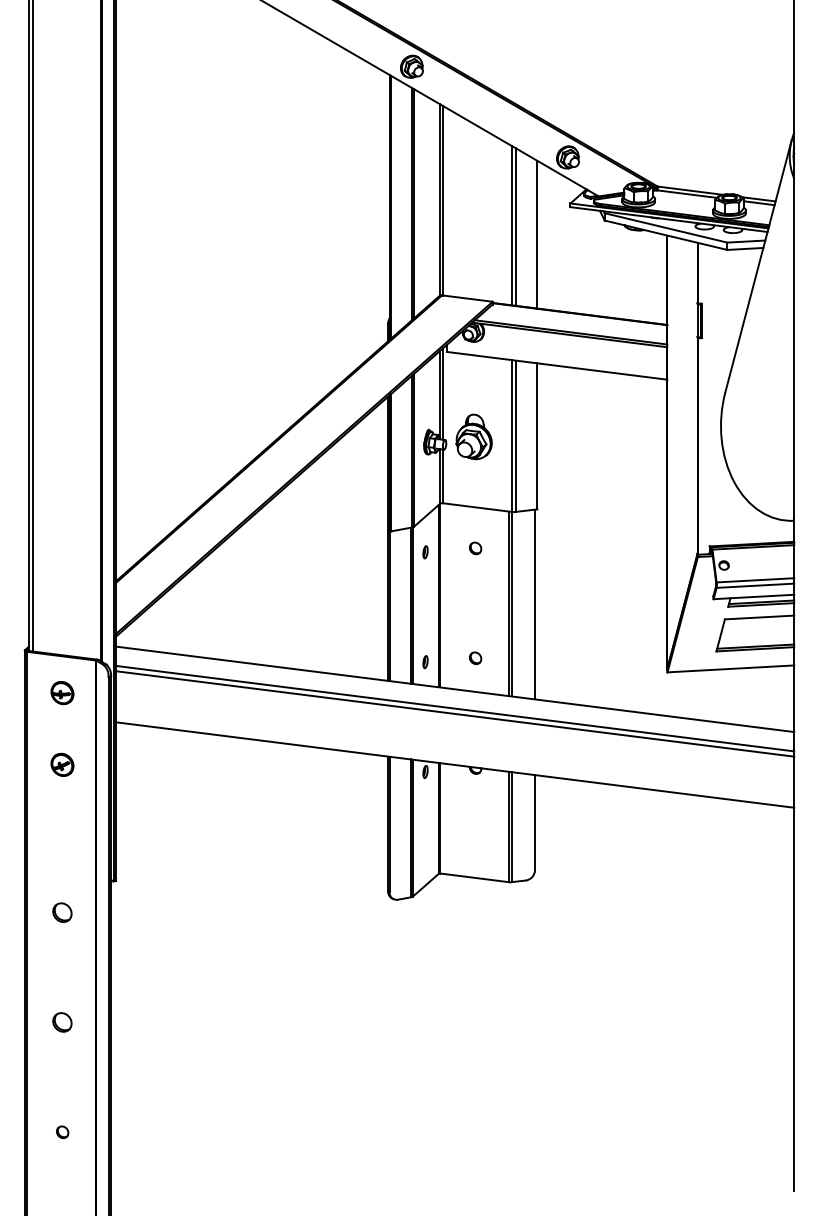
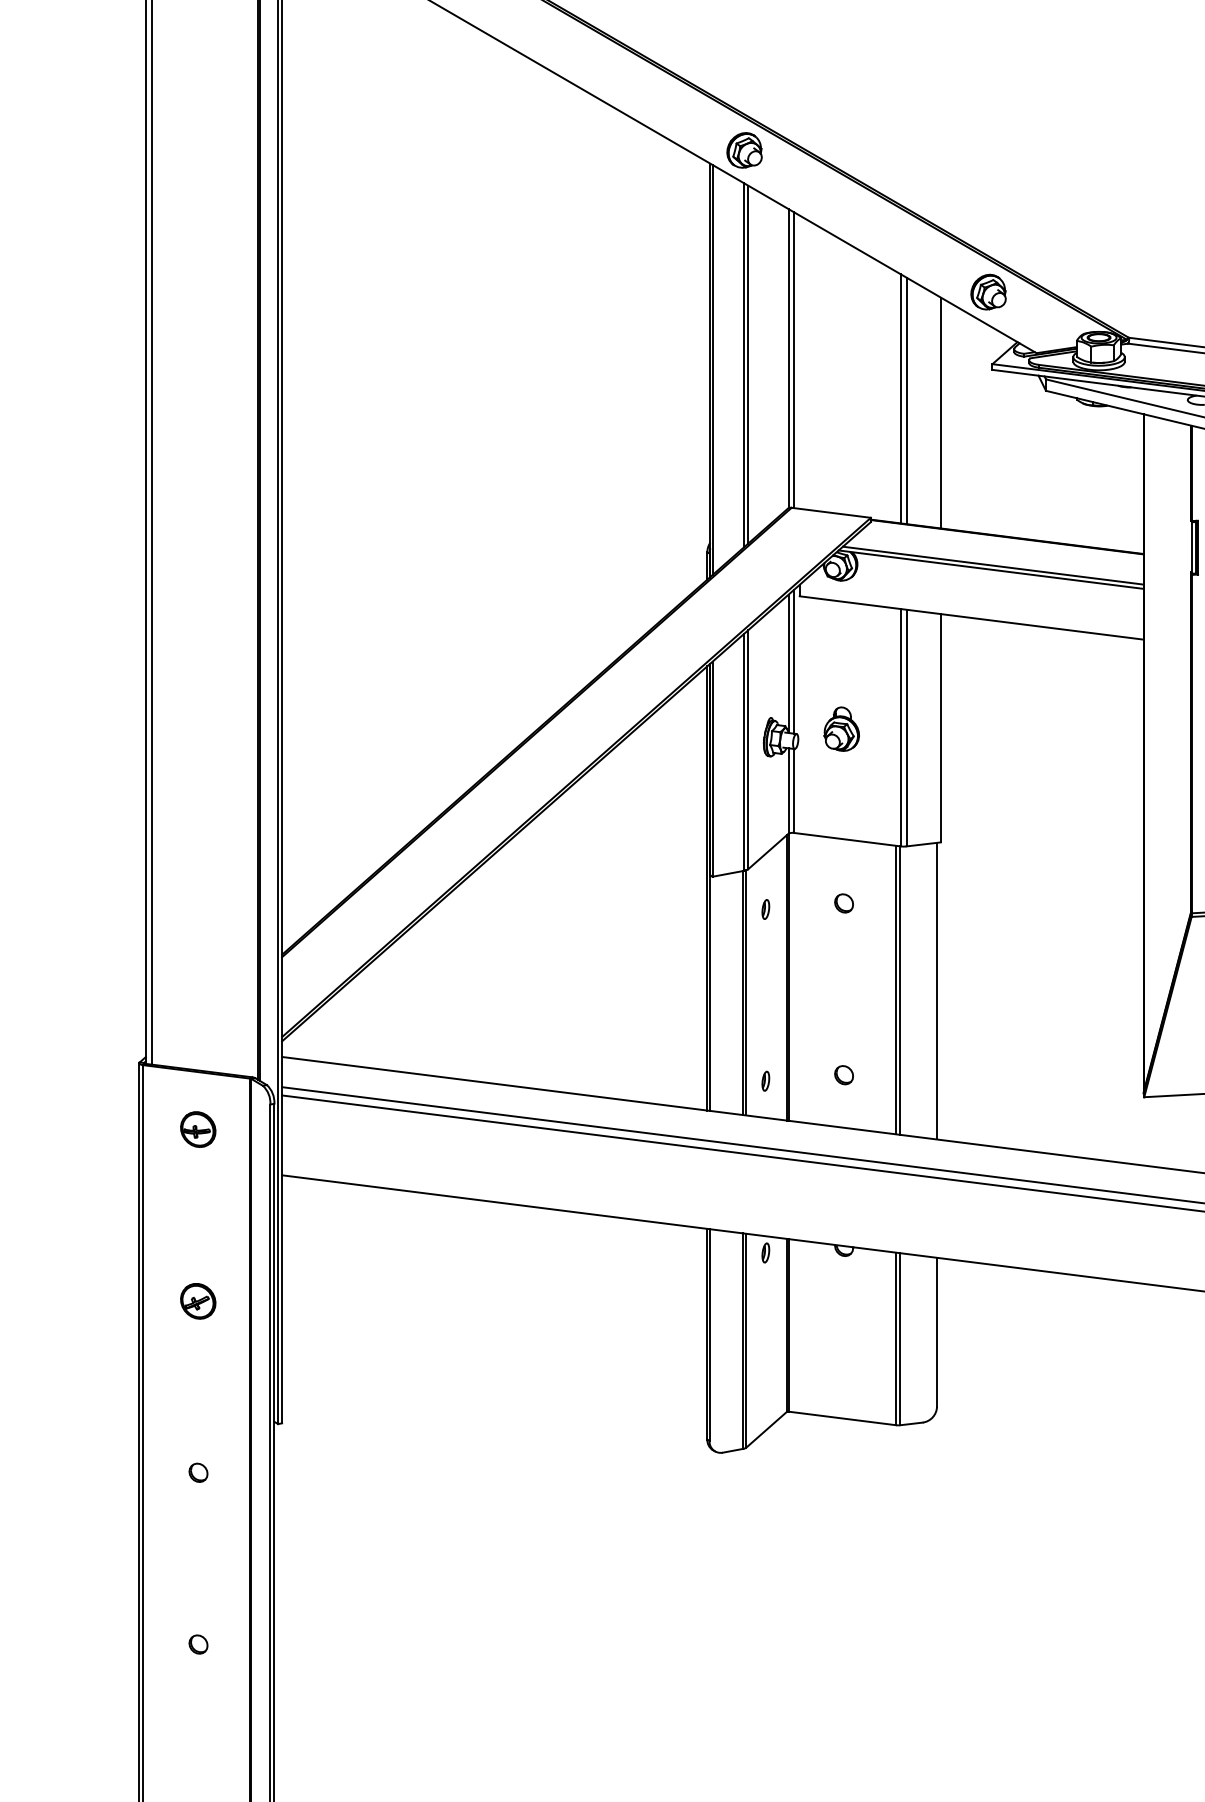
part: (473, 436) -> (840, 728), size x0.62
part: (62, 764) -> (198, 1300), moved
part: (62, 912) -> (198, 1472), size x0.62
part: (62, 1022) -> (198, 1644), size x0.62

